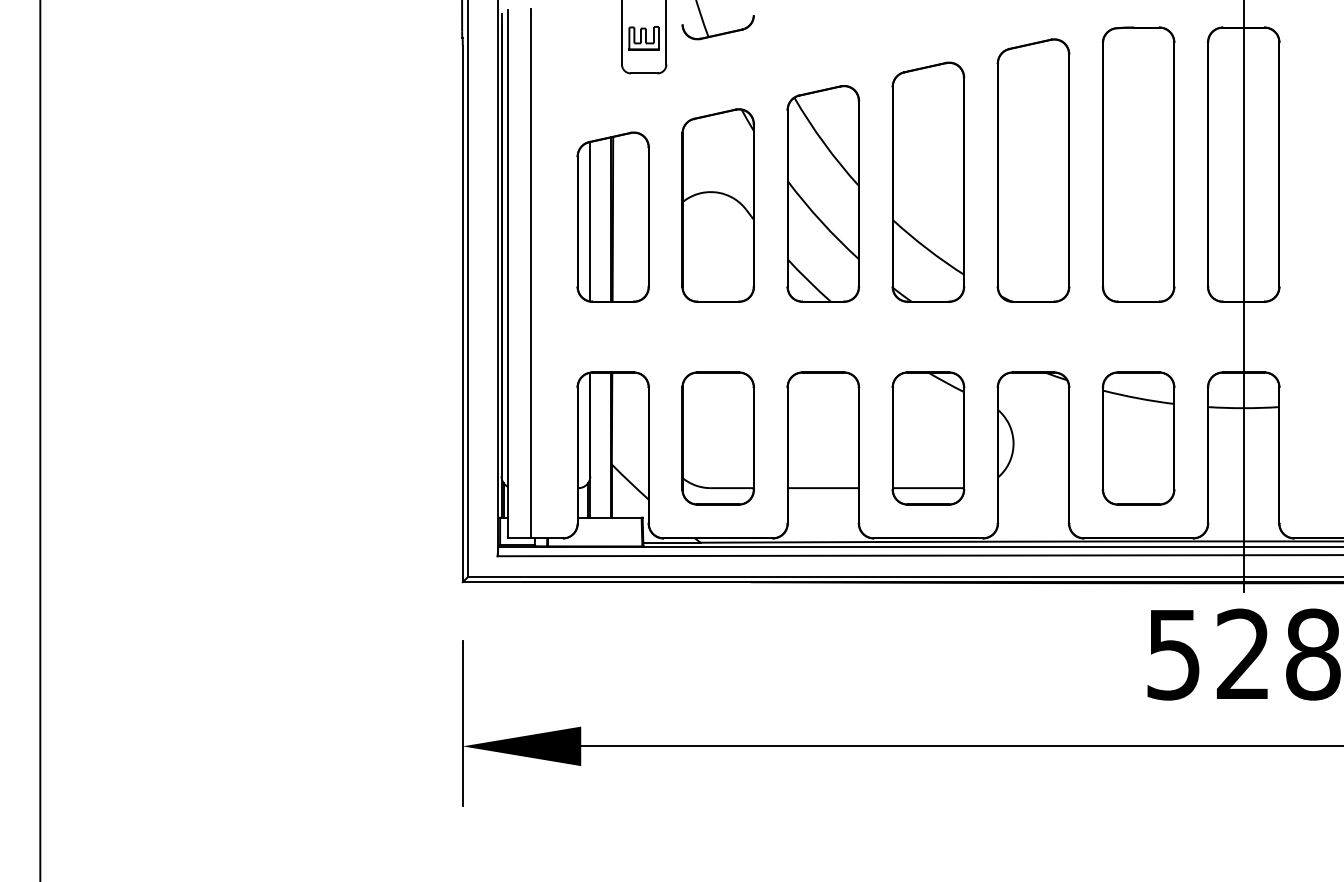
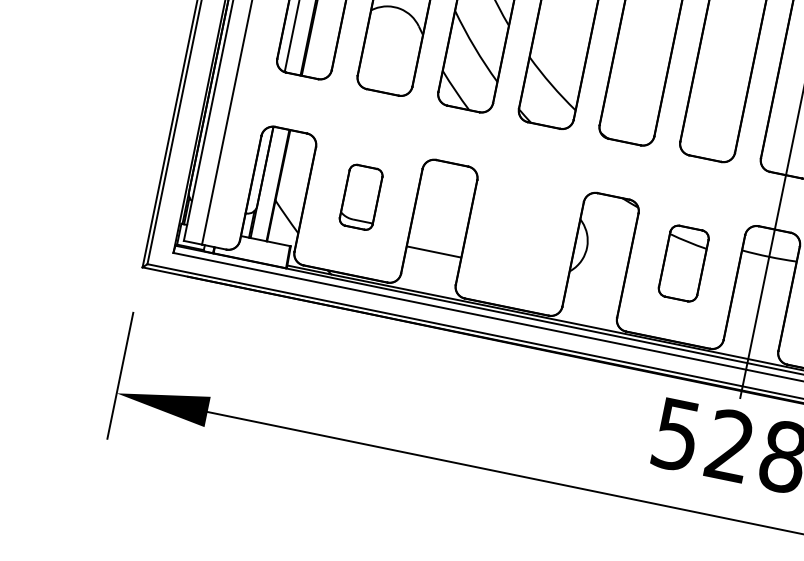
part: (717, 438) -> (360, 197), size x0.6
part: (928, 438) -> (522, 230), removed
part: (1138, 438) -> (683, 263), size x0.7

